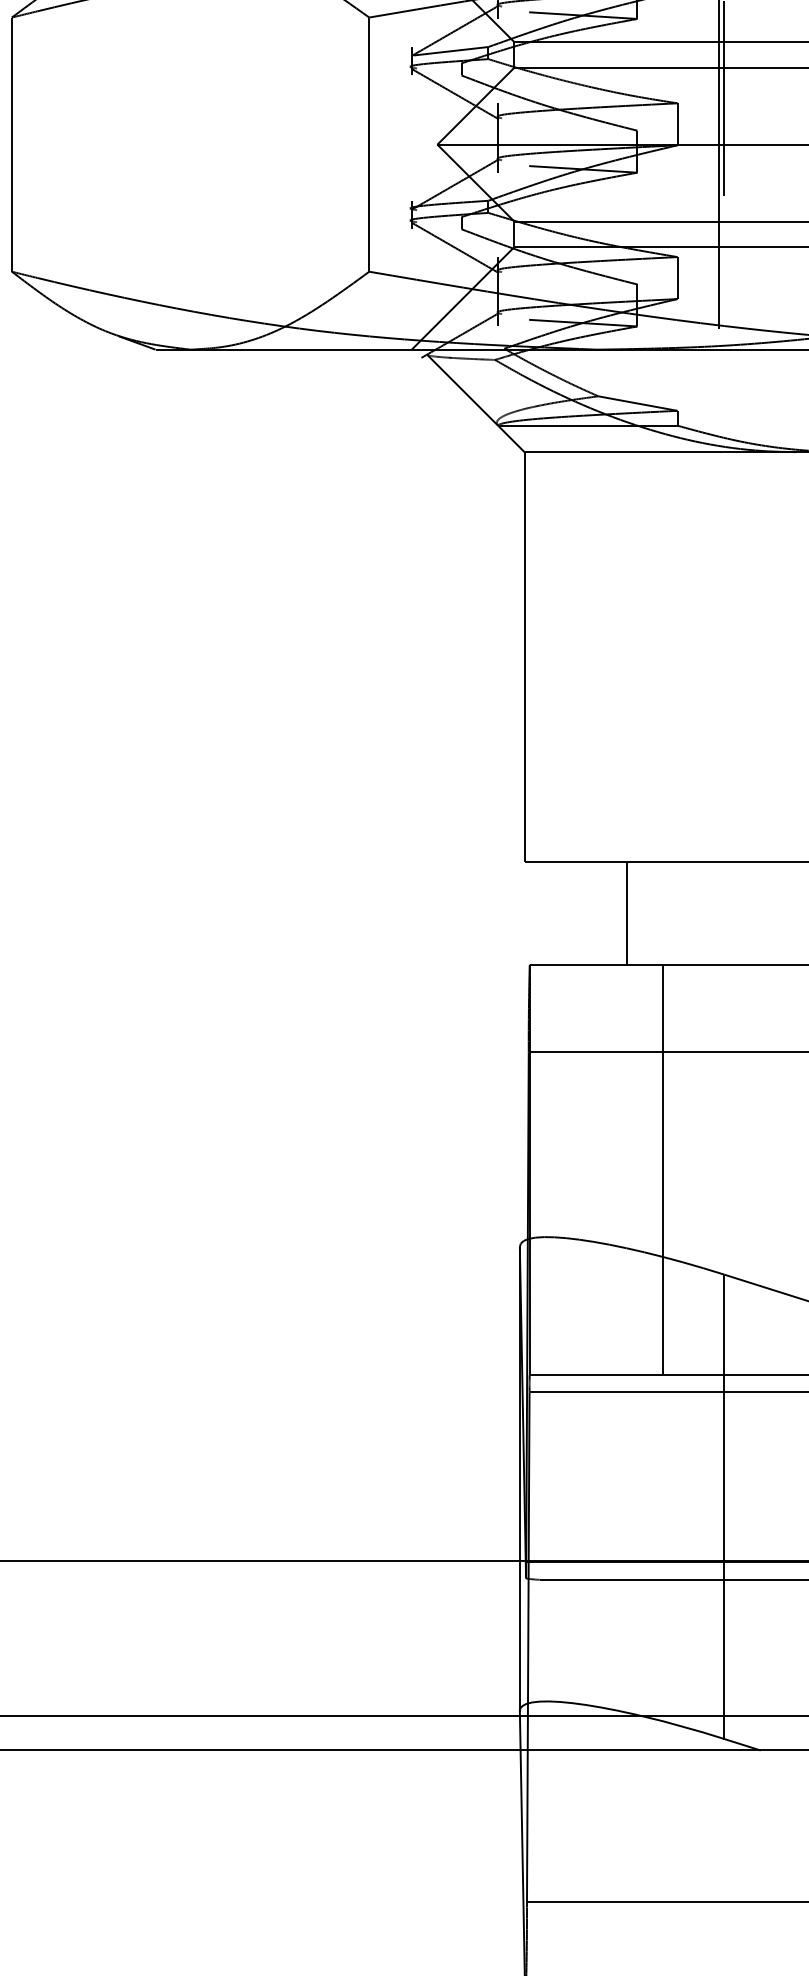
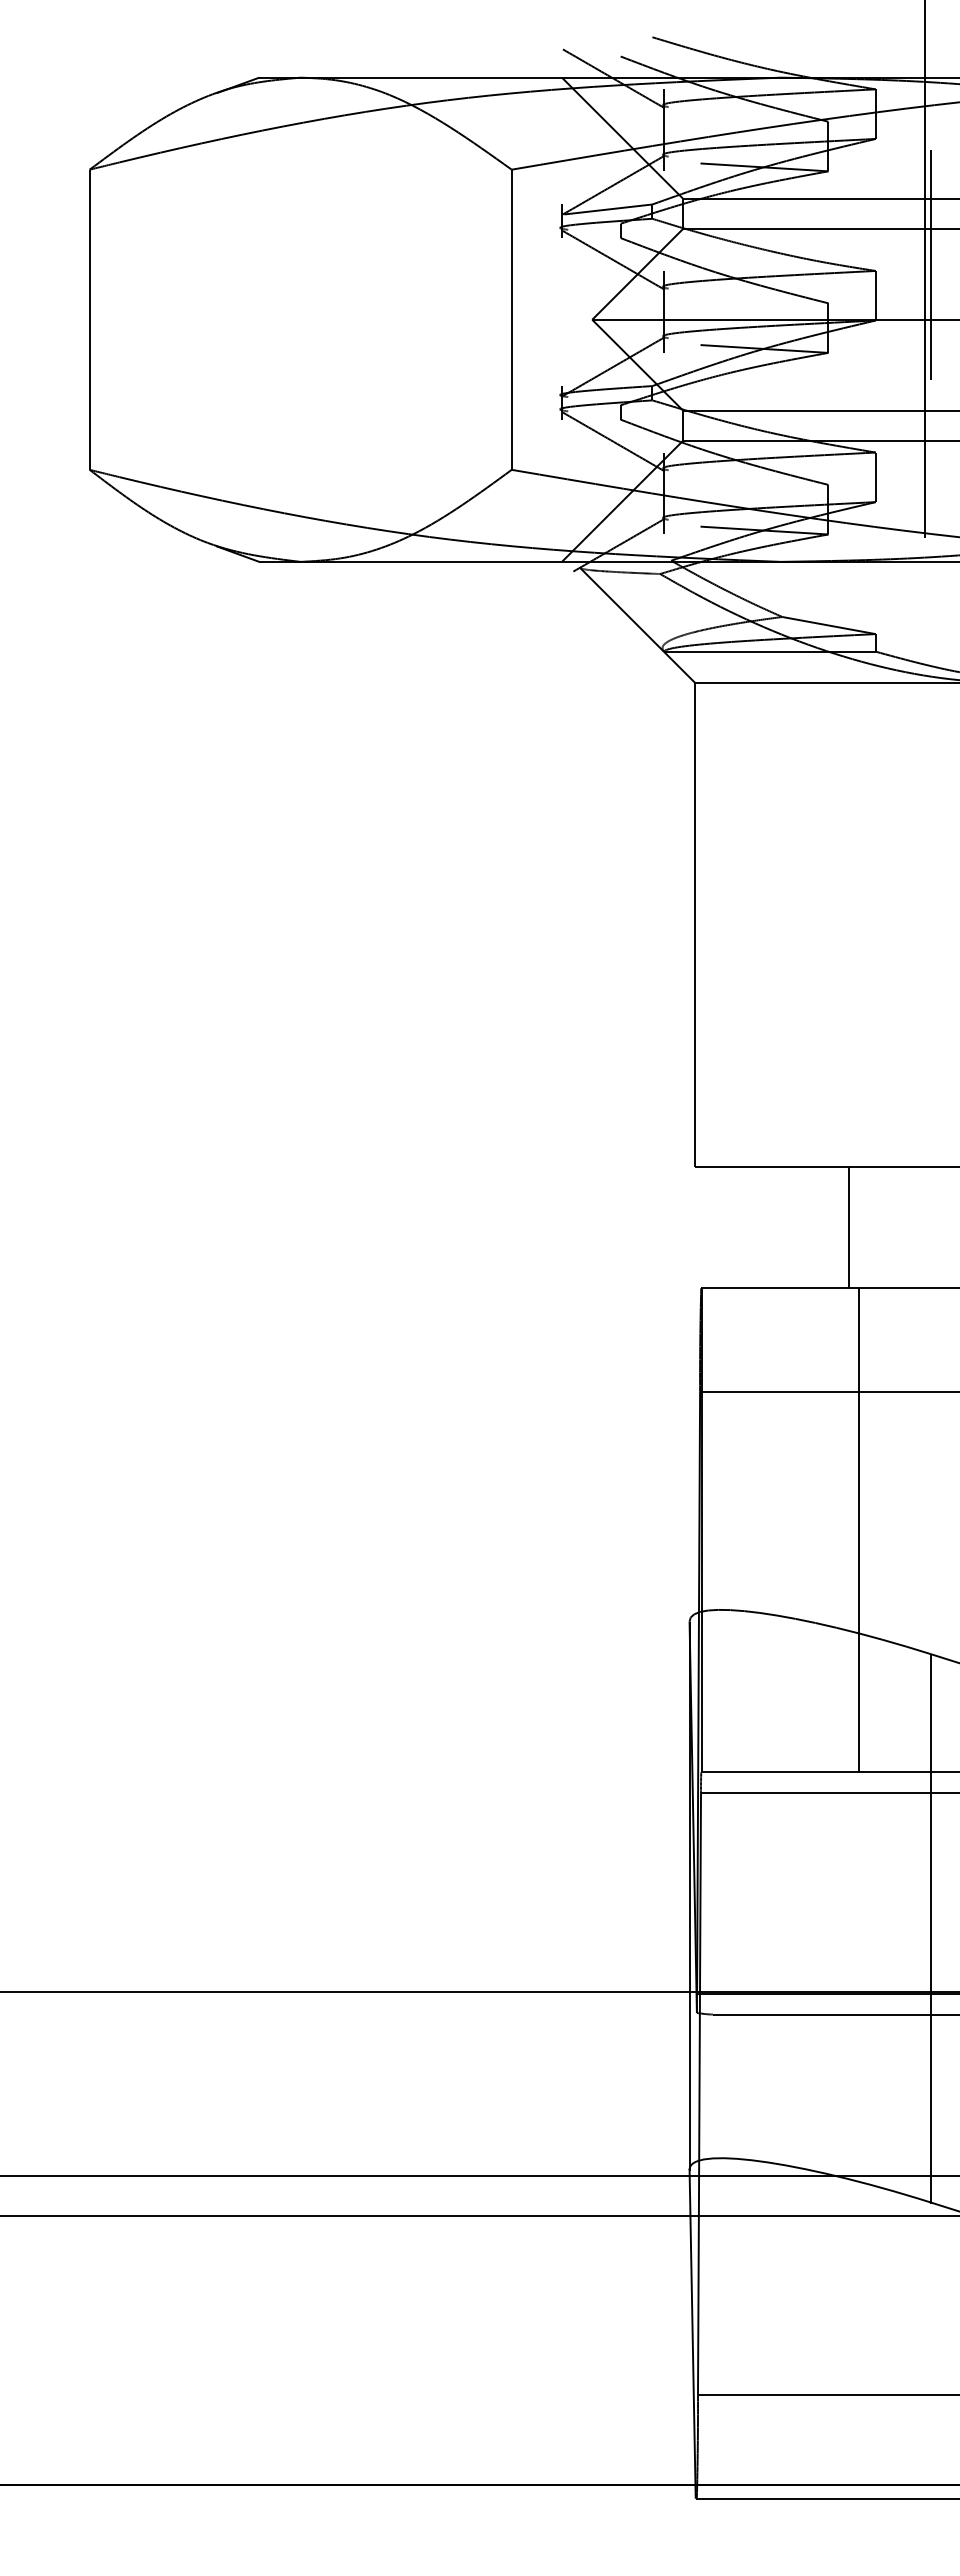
line: (627, 913) -> (849, 1227), moved

